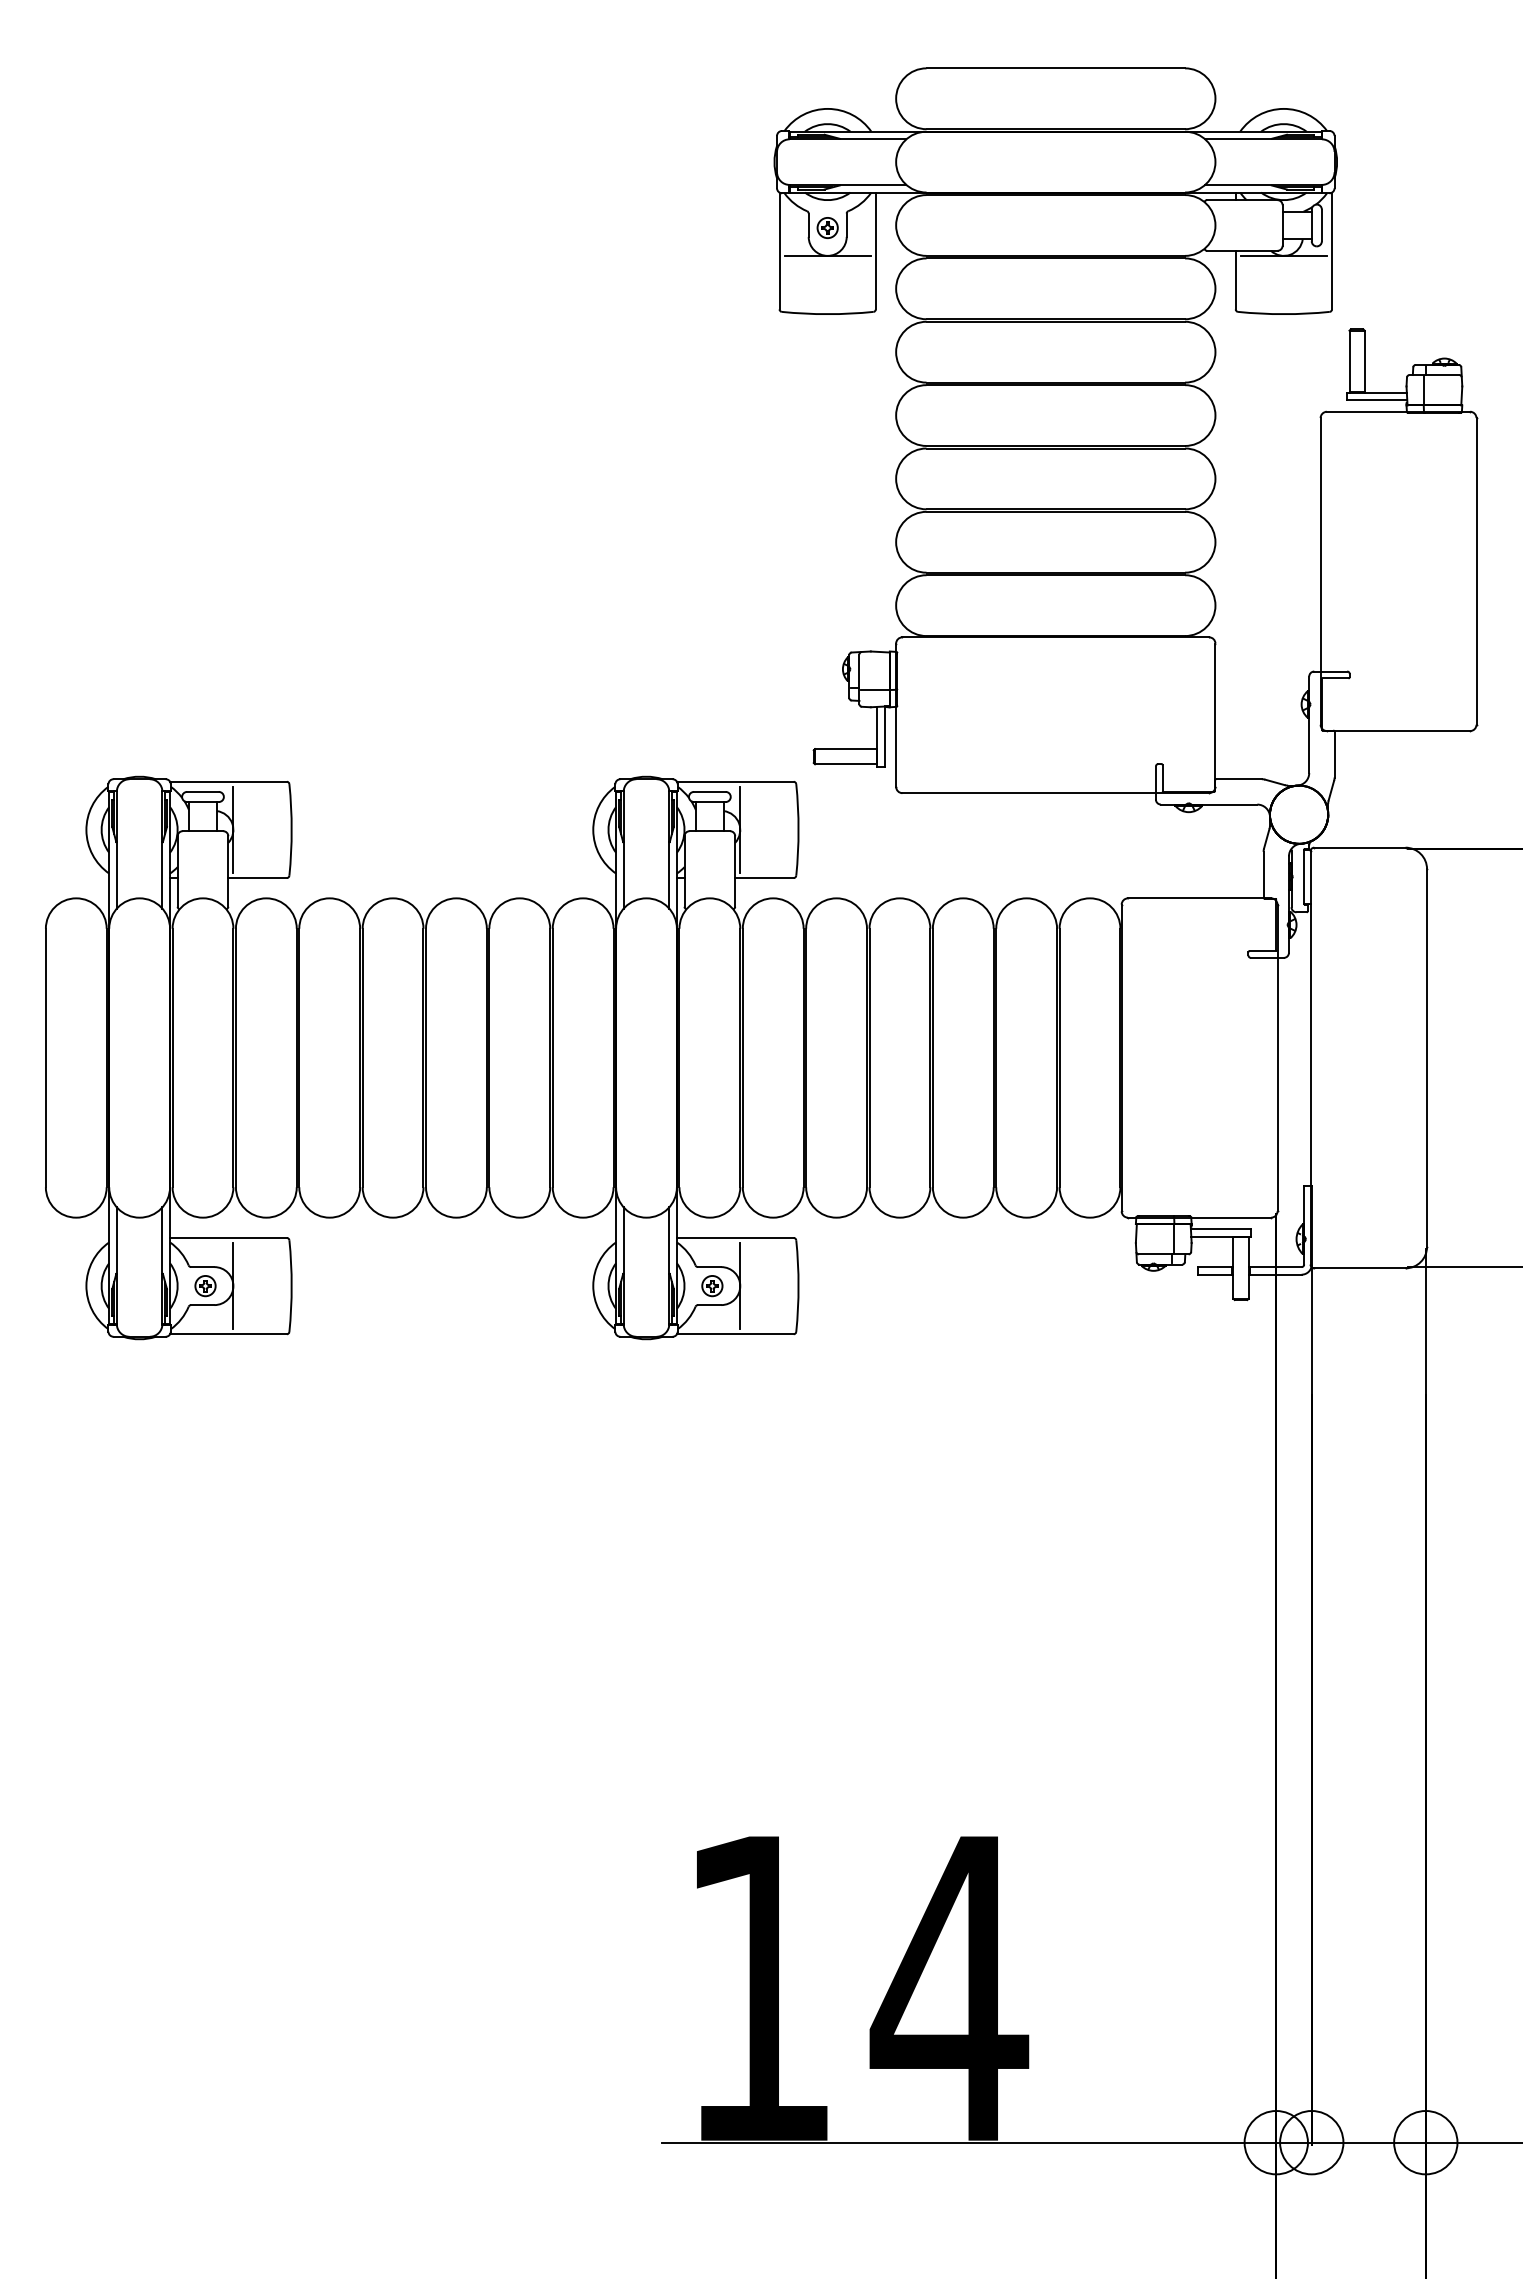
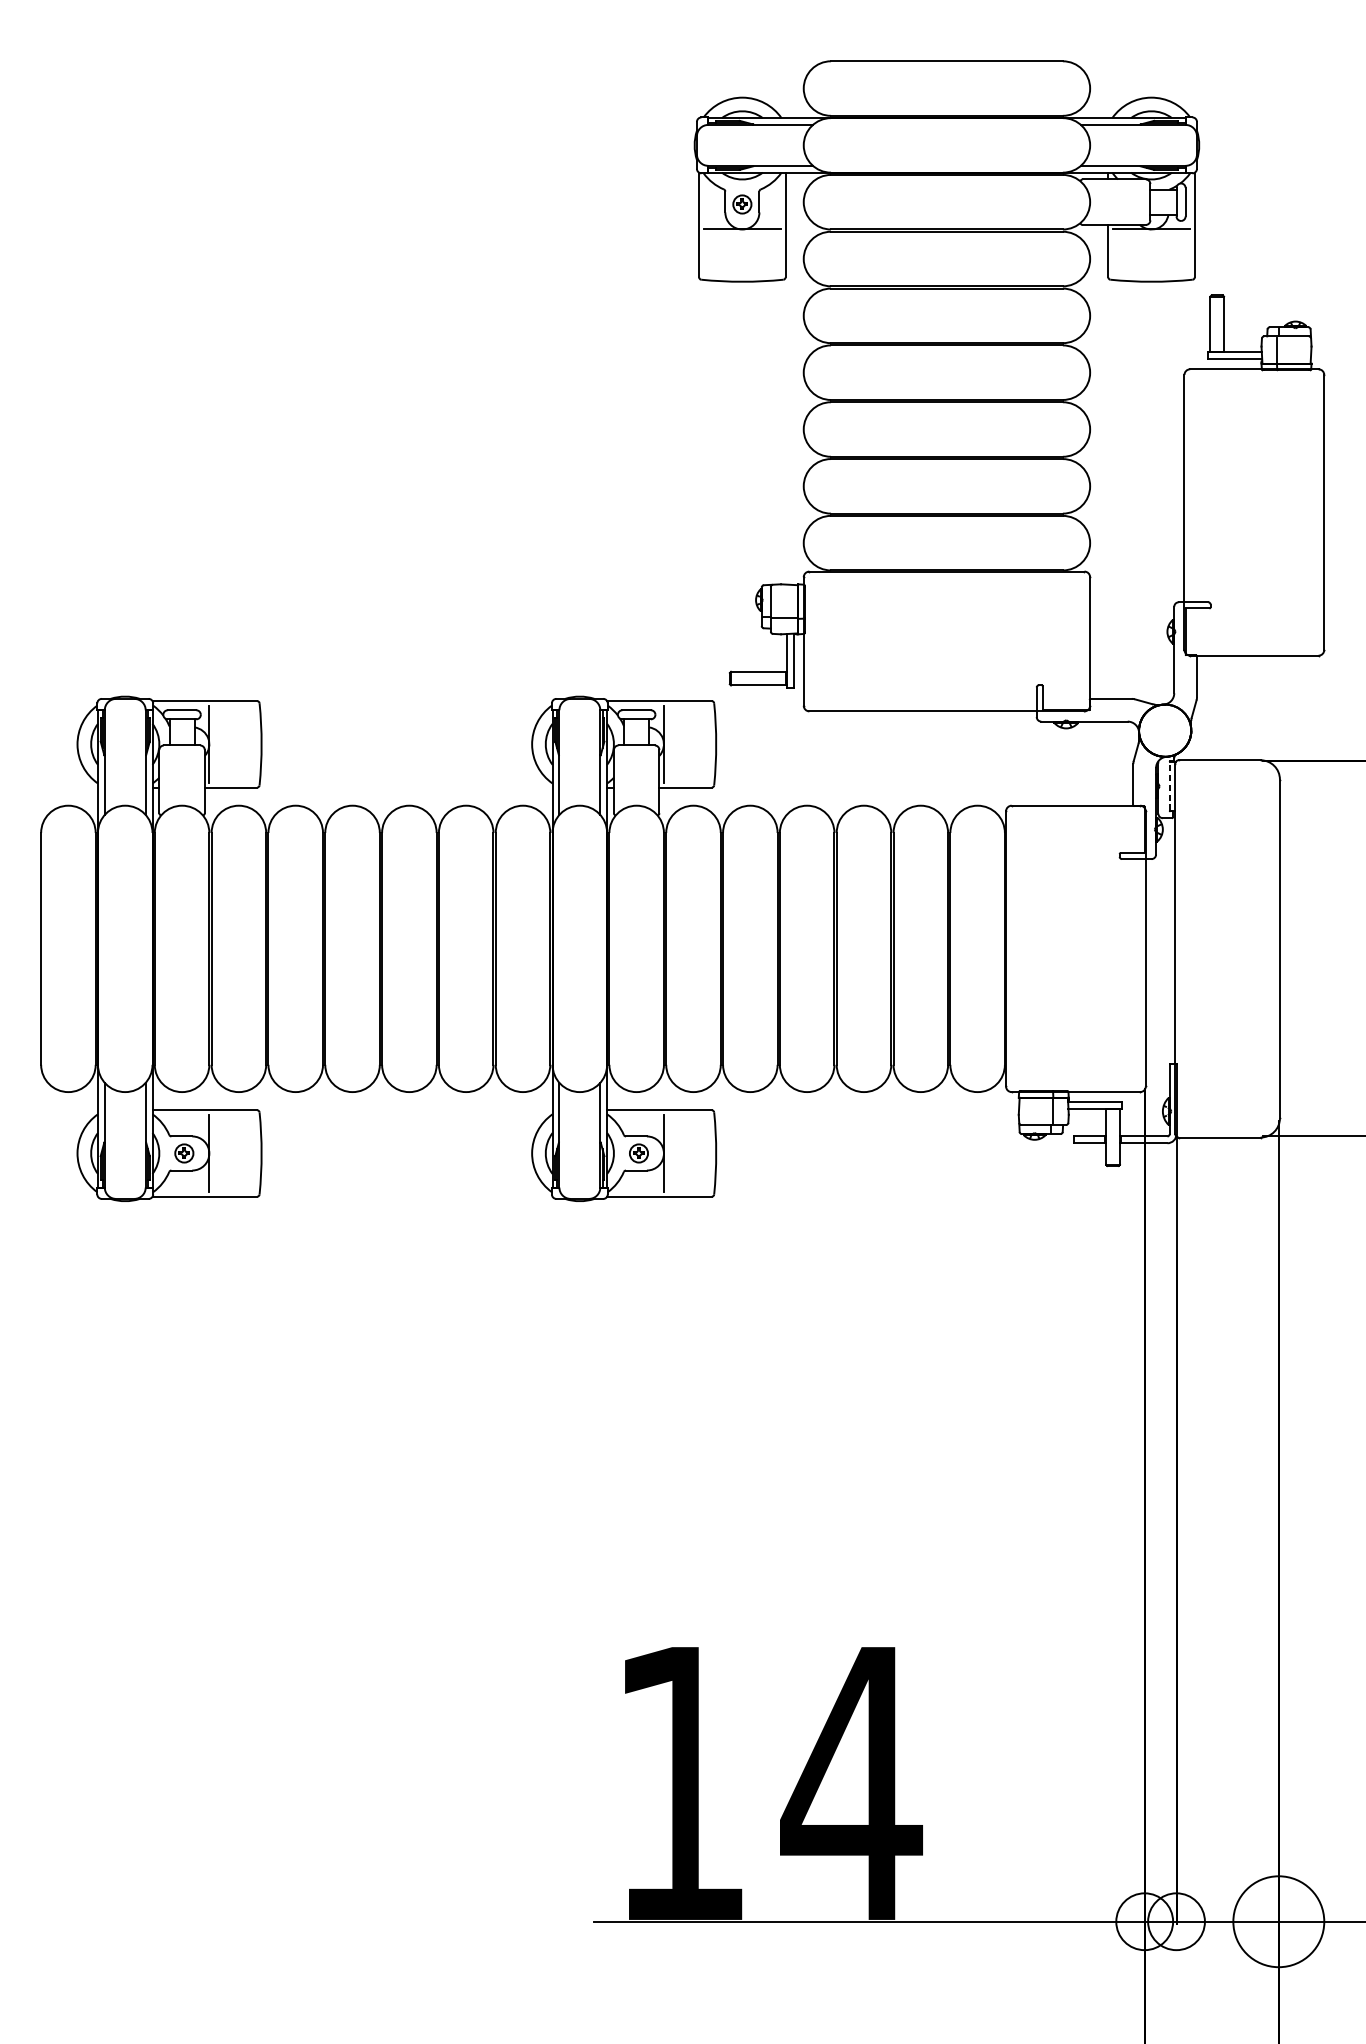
line: (1304, 876) -> (1170, 786), solid -> dashed
circle: (1425, 2142) -> (1278, 1921), size x1.6

